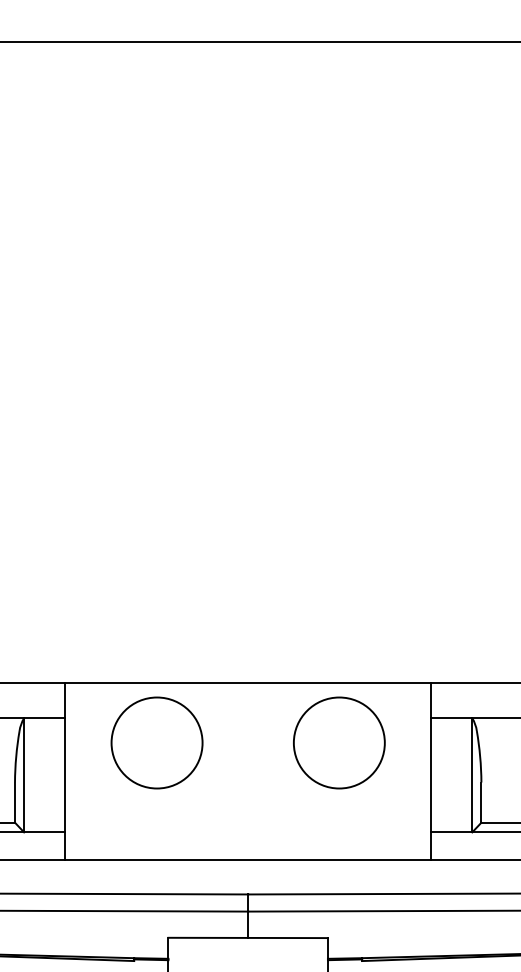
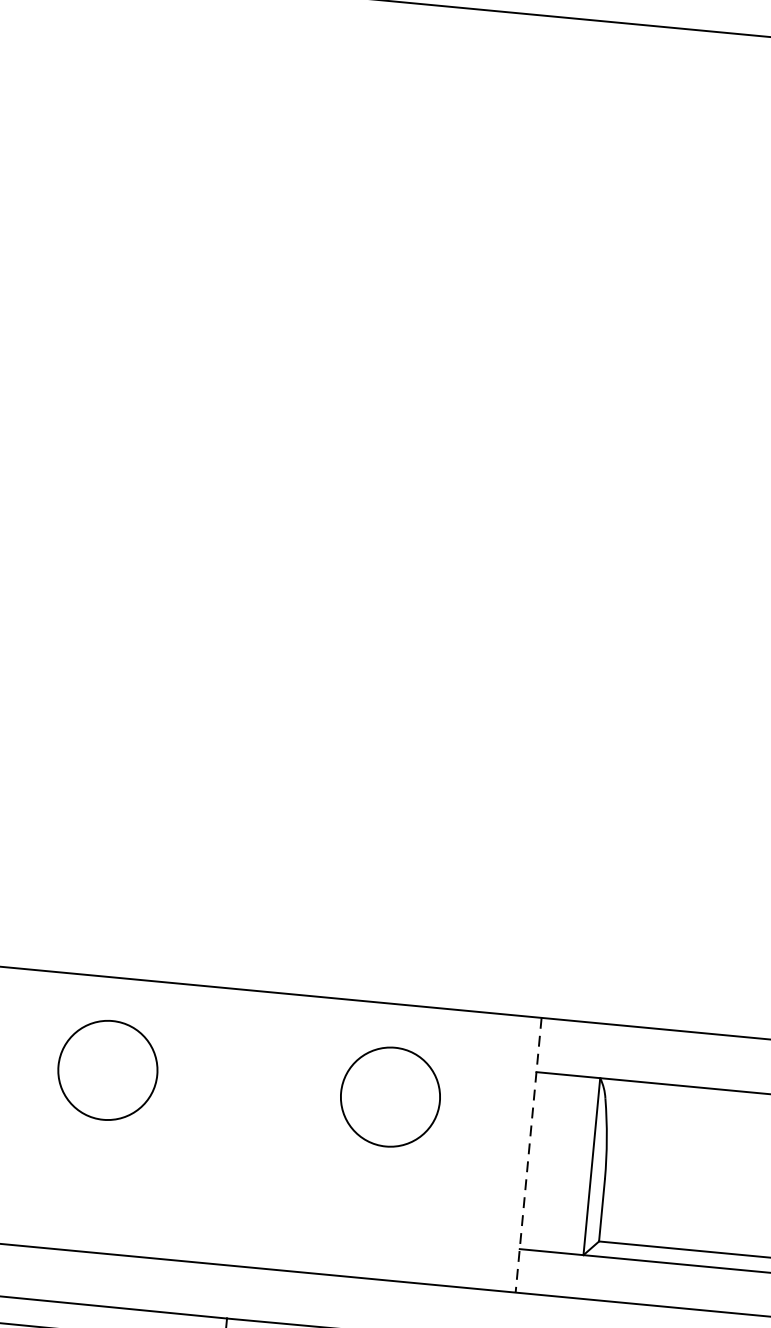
circle: (156, 742) -> (107, 1069), size x0.7
circle: (338, 742) -> (389, 1096), size x0.7
line: (431, 771) -> (529, 1154), solid -> dashed

